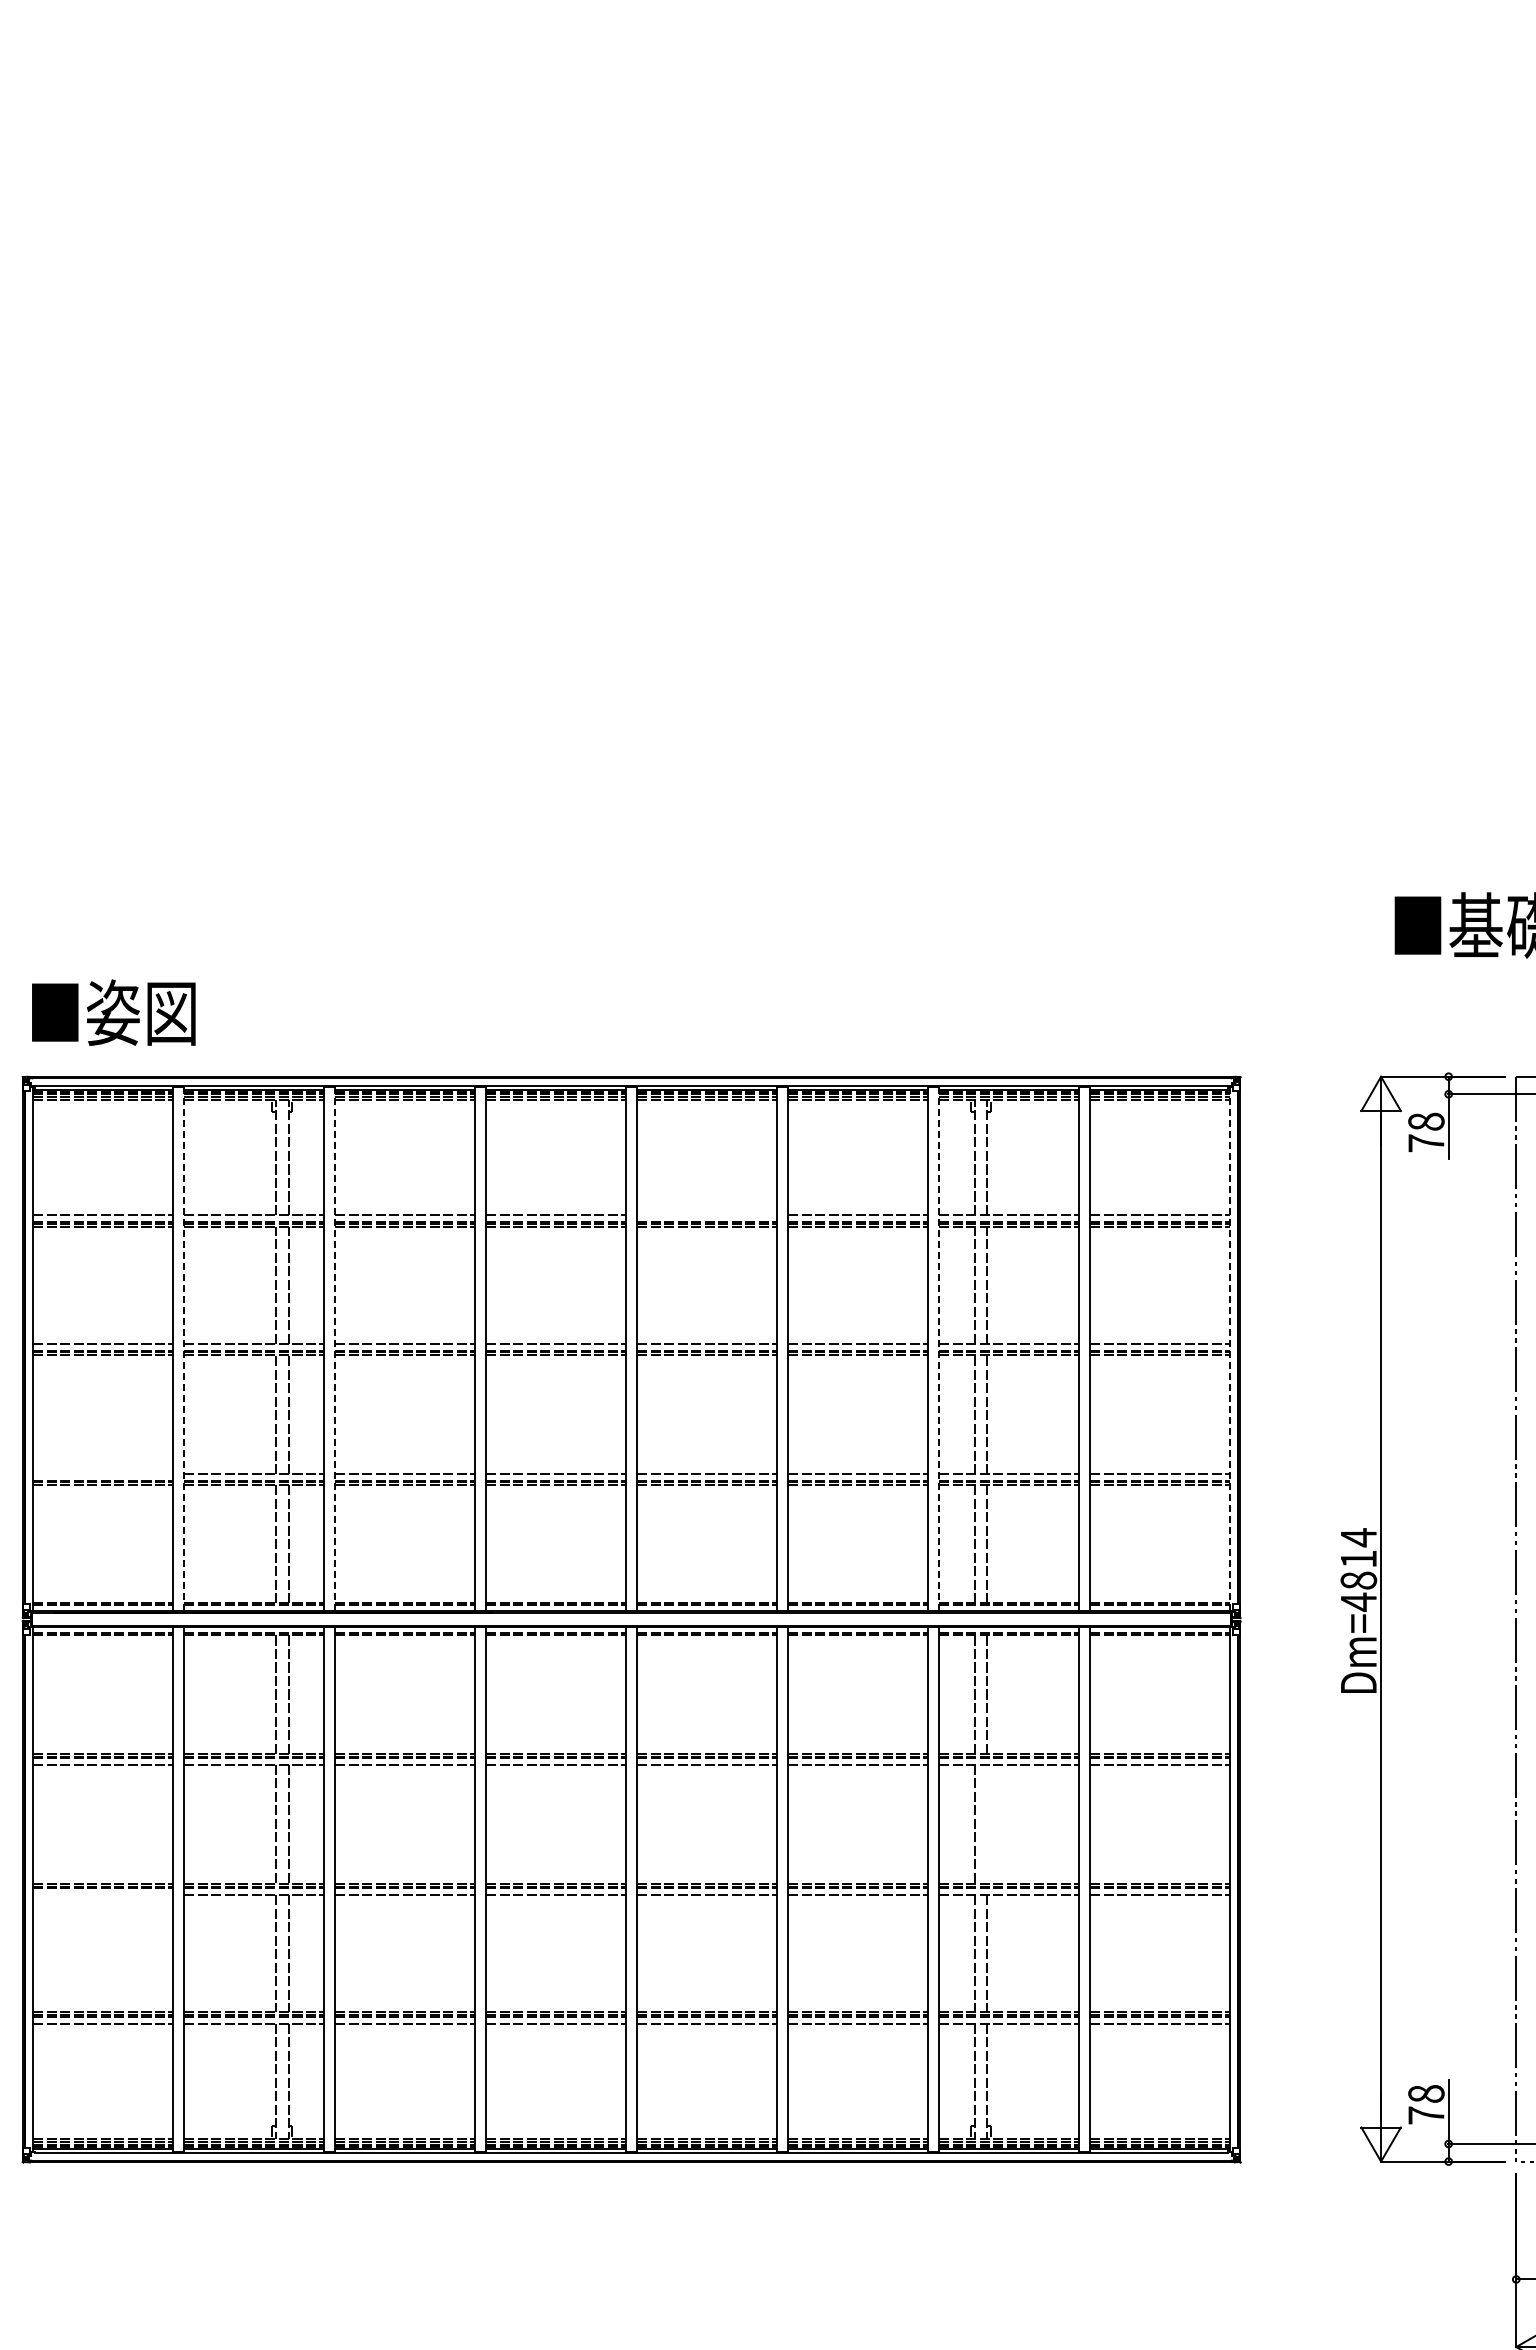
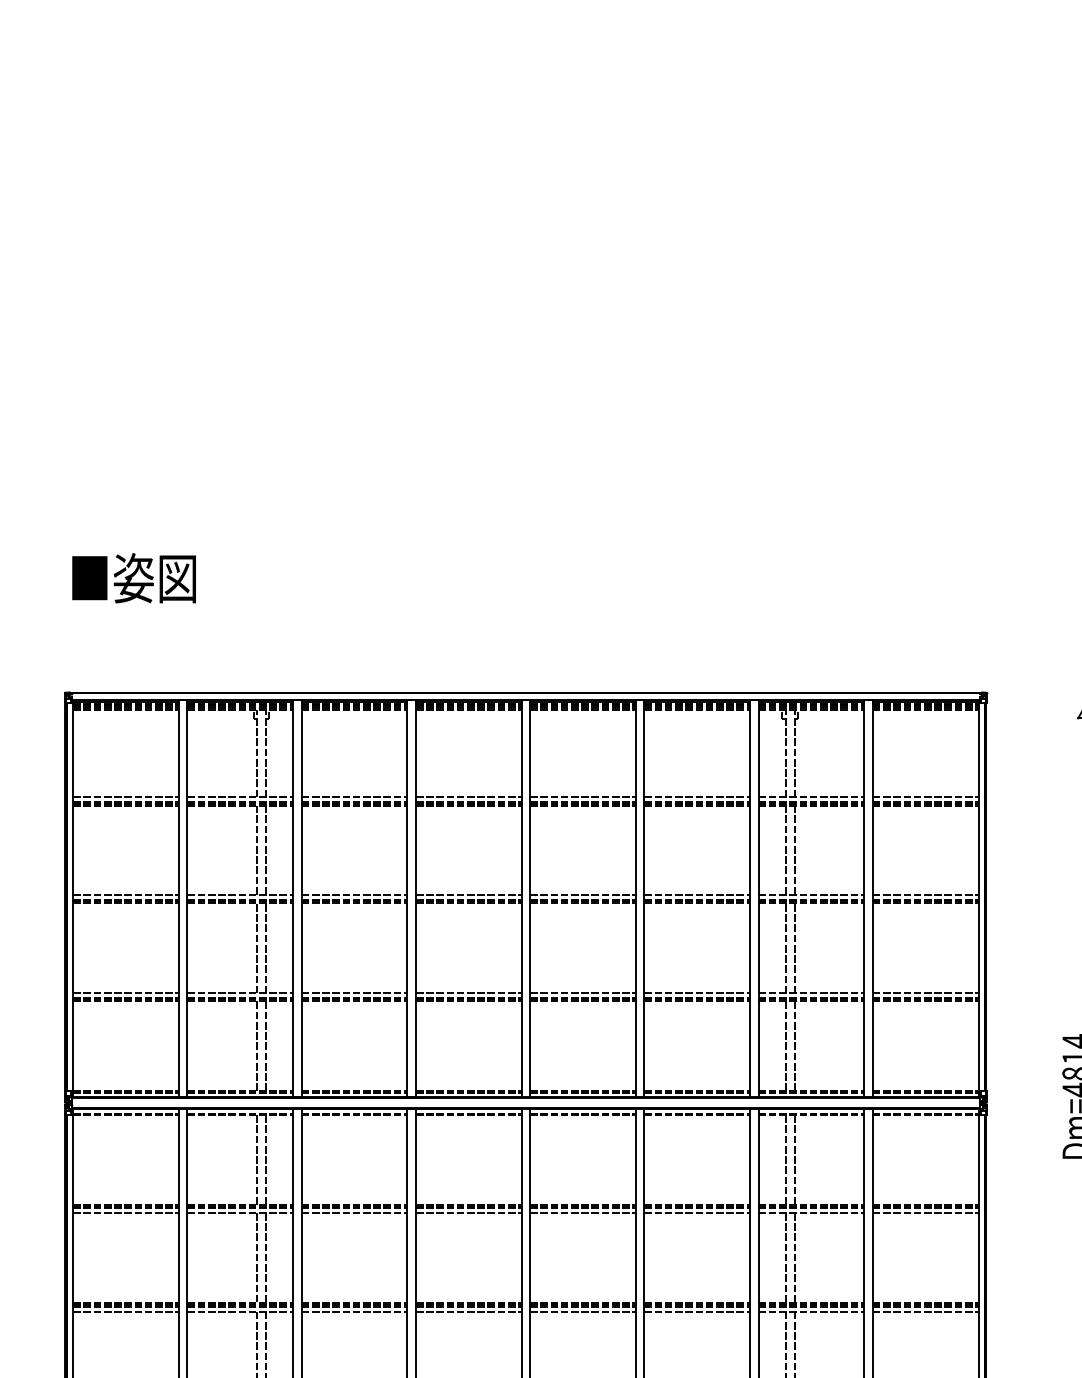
text: (113, 1012) -> (133, 578), moved
line: (706, 1215) -> (582, 797), added
line: (184, 1348) -> (187, 898), dashed -> solid
line: (335, 1348) -> (301, 898), dashed -> solid
line: (939, 1348) -> (758, 898), dashed -> solid
line: (1229, 1348) -> (978, 898), dashed -> solid
line: (102, 1474) -> (125, 993), added
line: (987, 1823) -> (795, 1257), added
line: (102, 1894) -> (125, 1311), added

